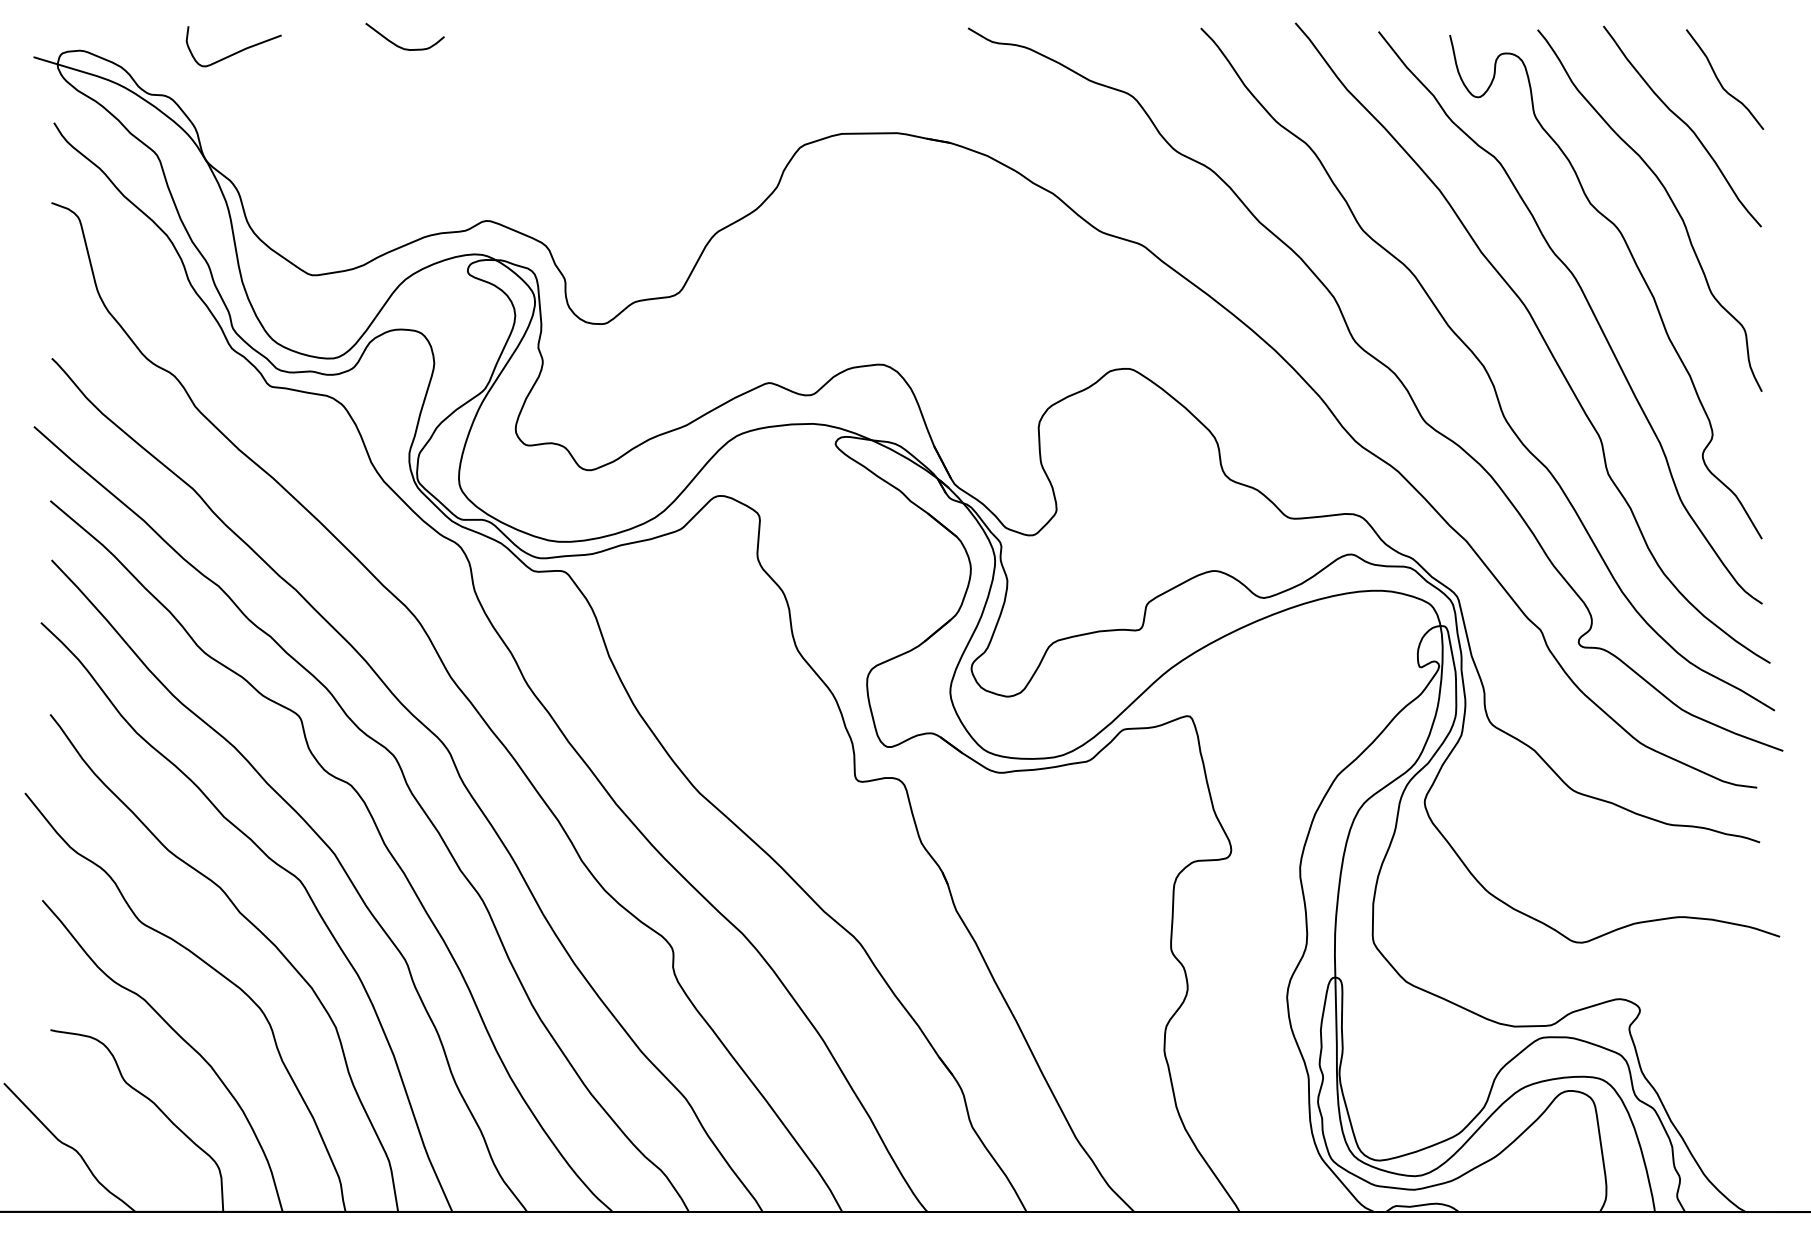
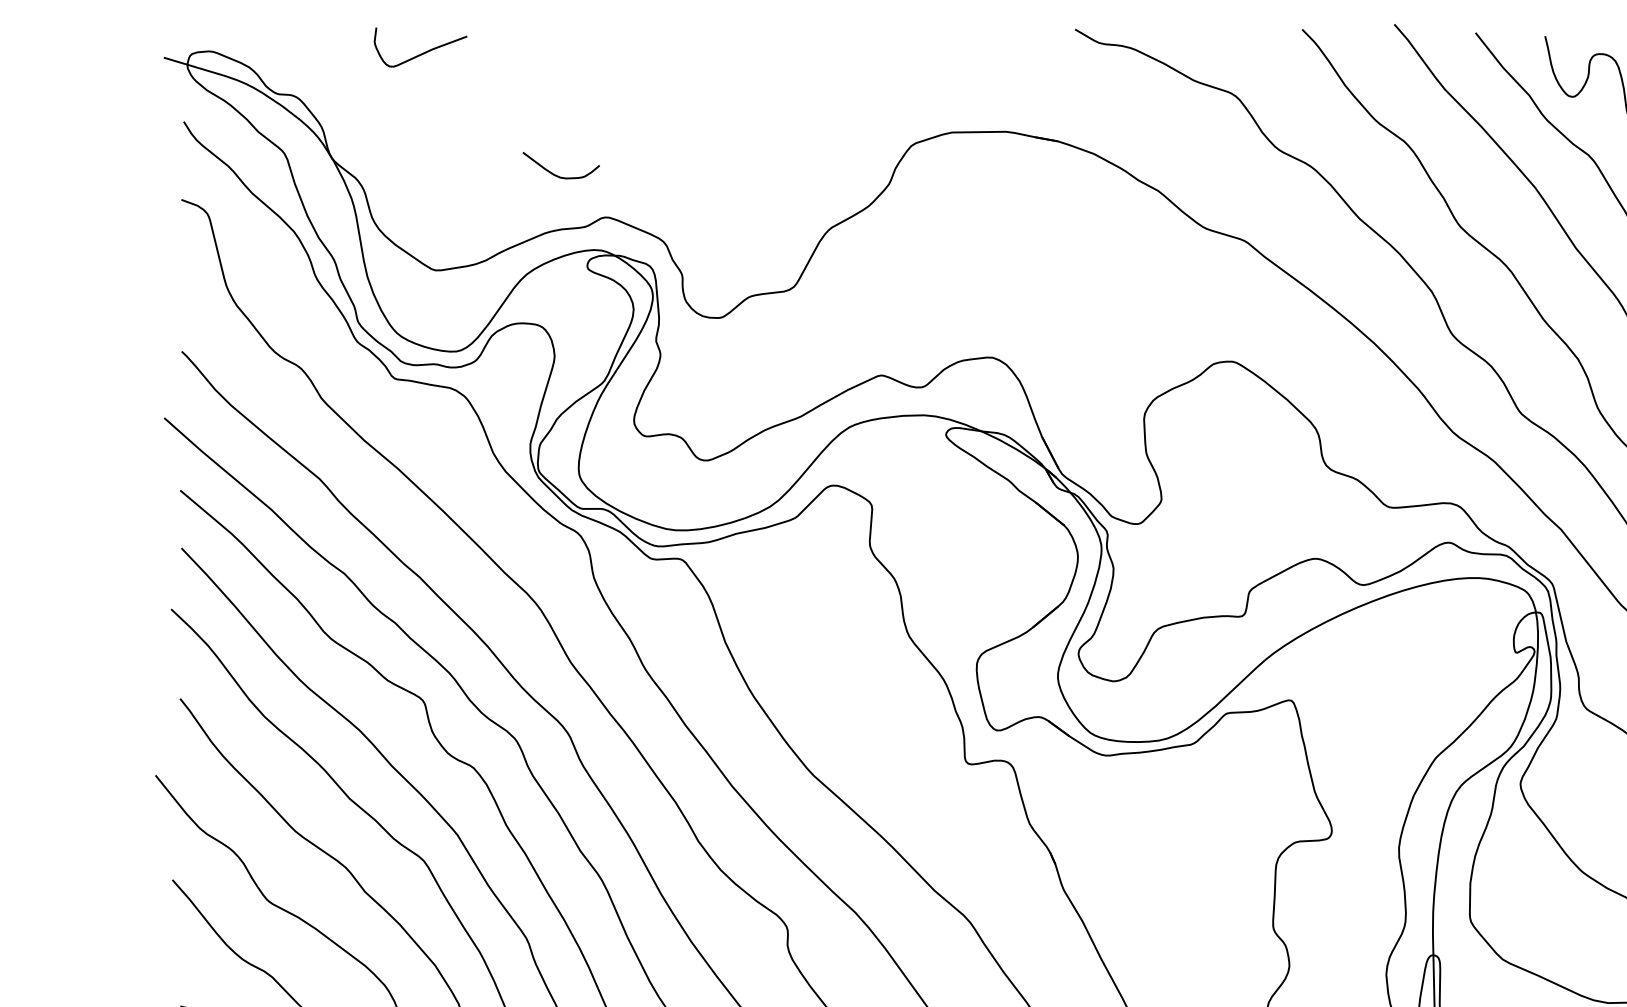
curve: (400, 46) -> (556, 175), moved
curve: (235, 52) -> (422, 53), moved

